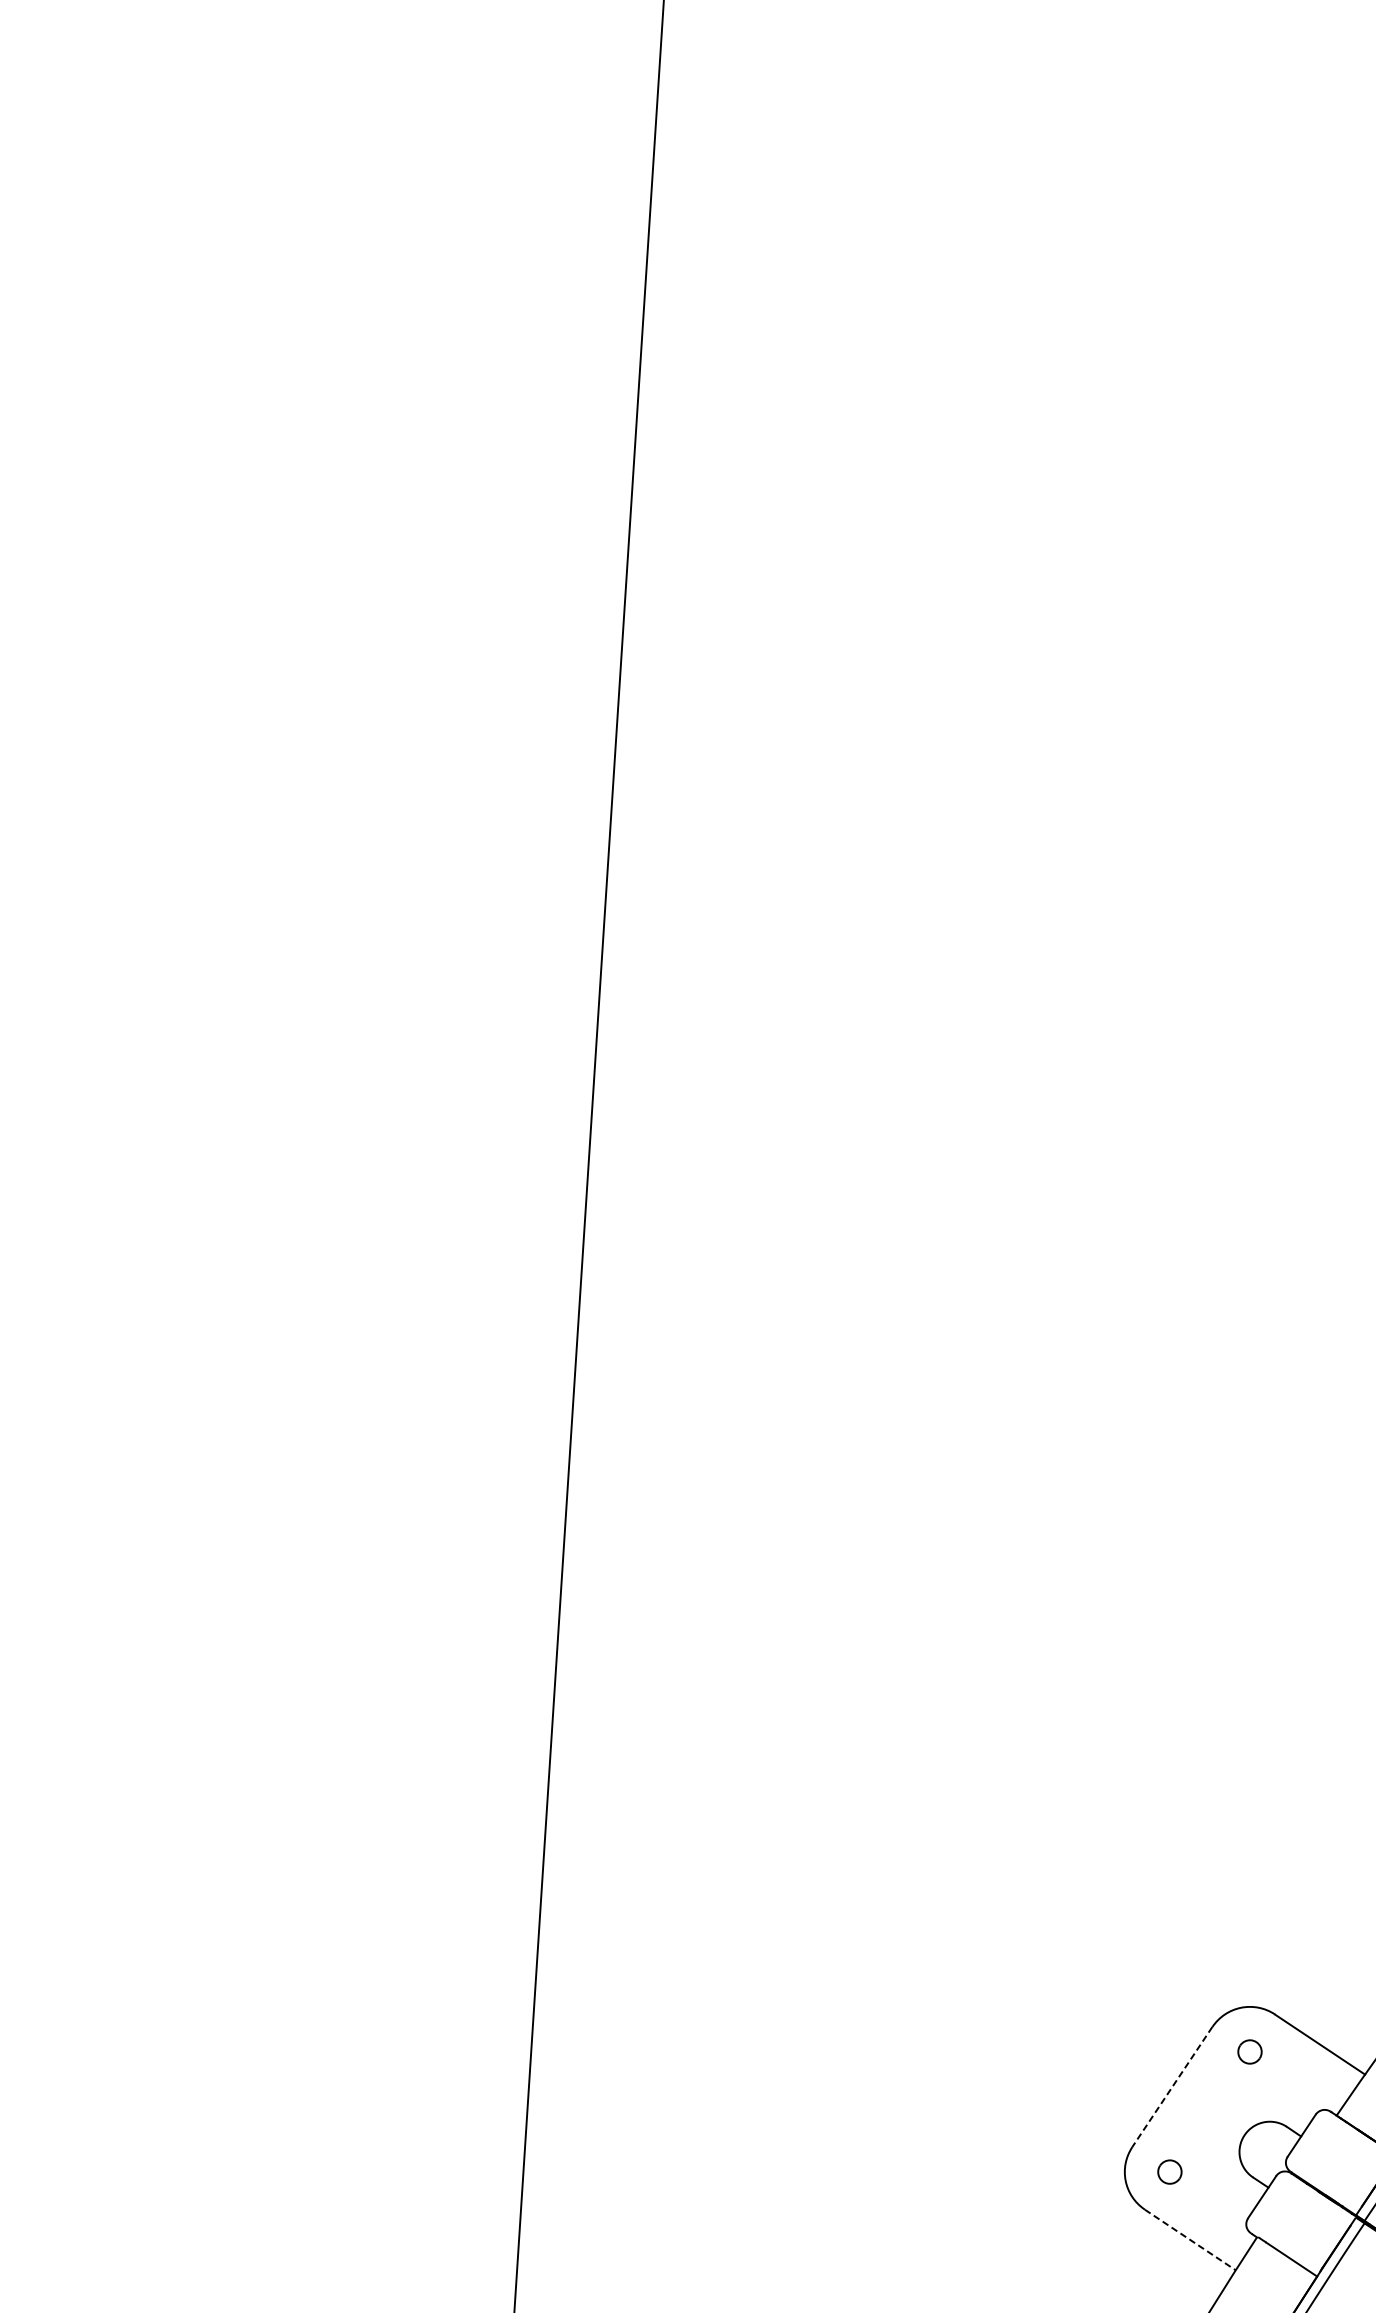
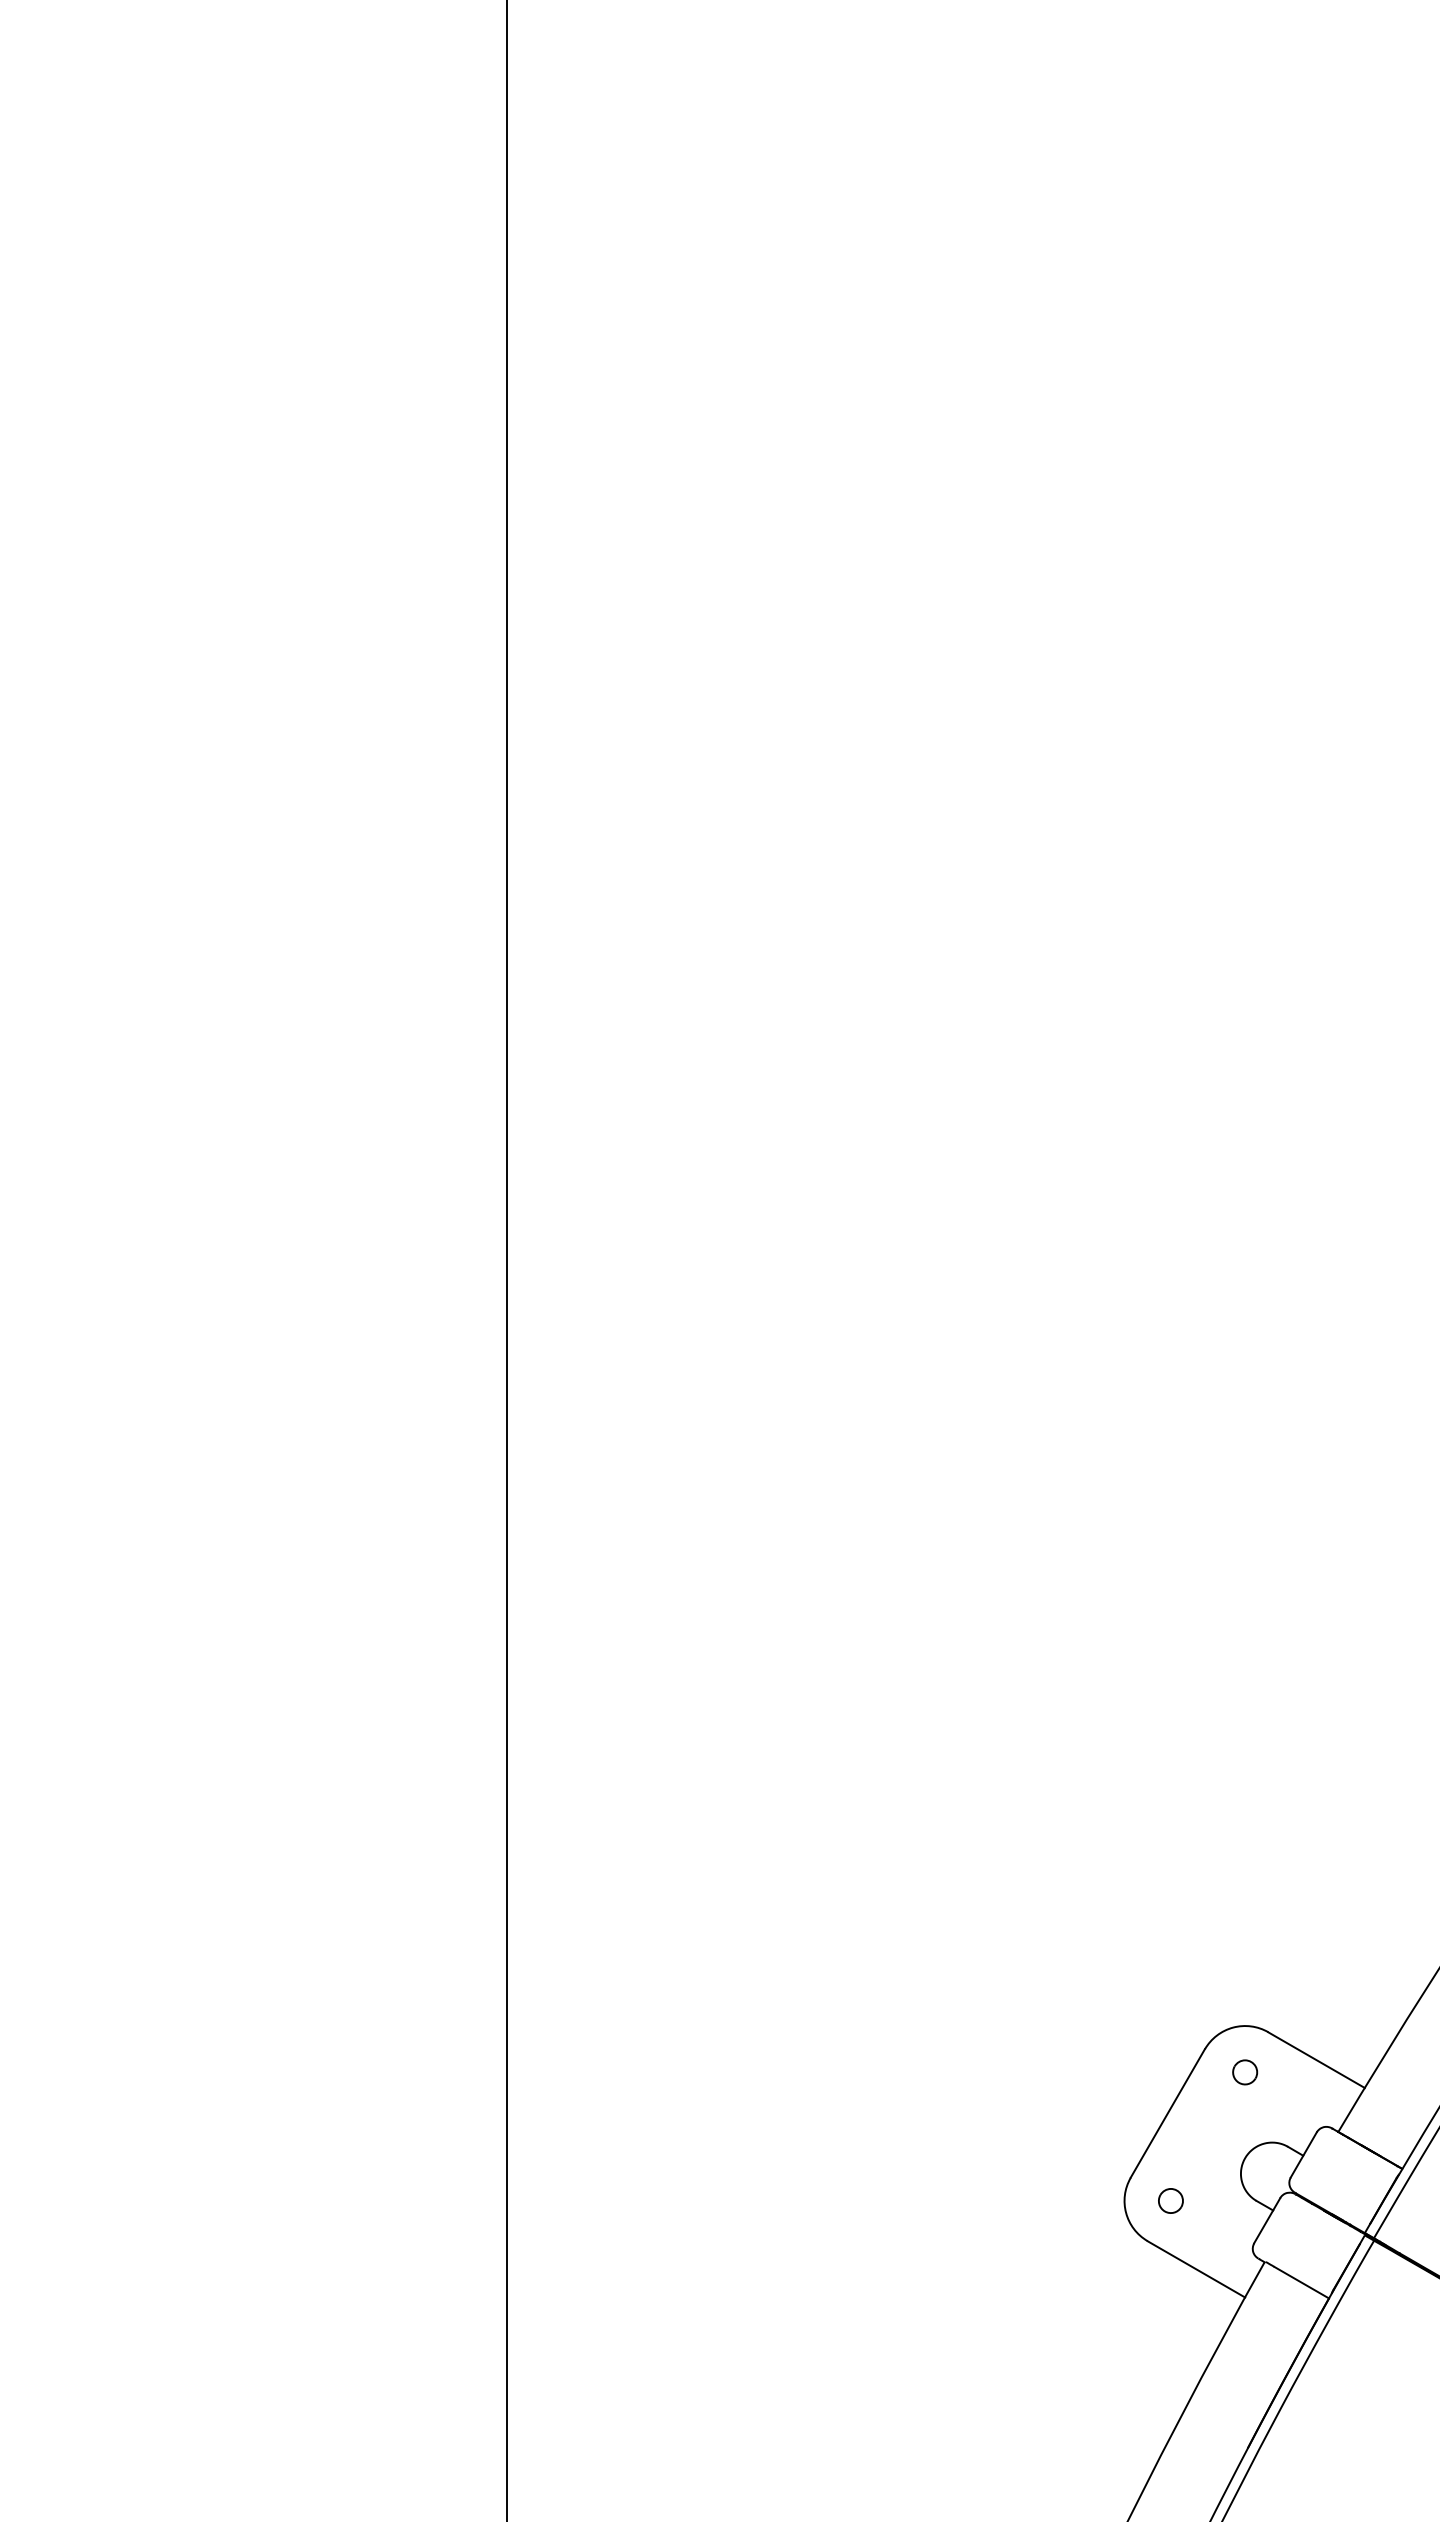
line: (1172, 2086) -> (1167, 2113), dashed -> solid
line: (1190, 2240) -> (1196, 2269), dashed -> solid

